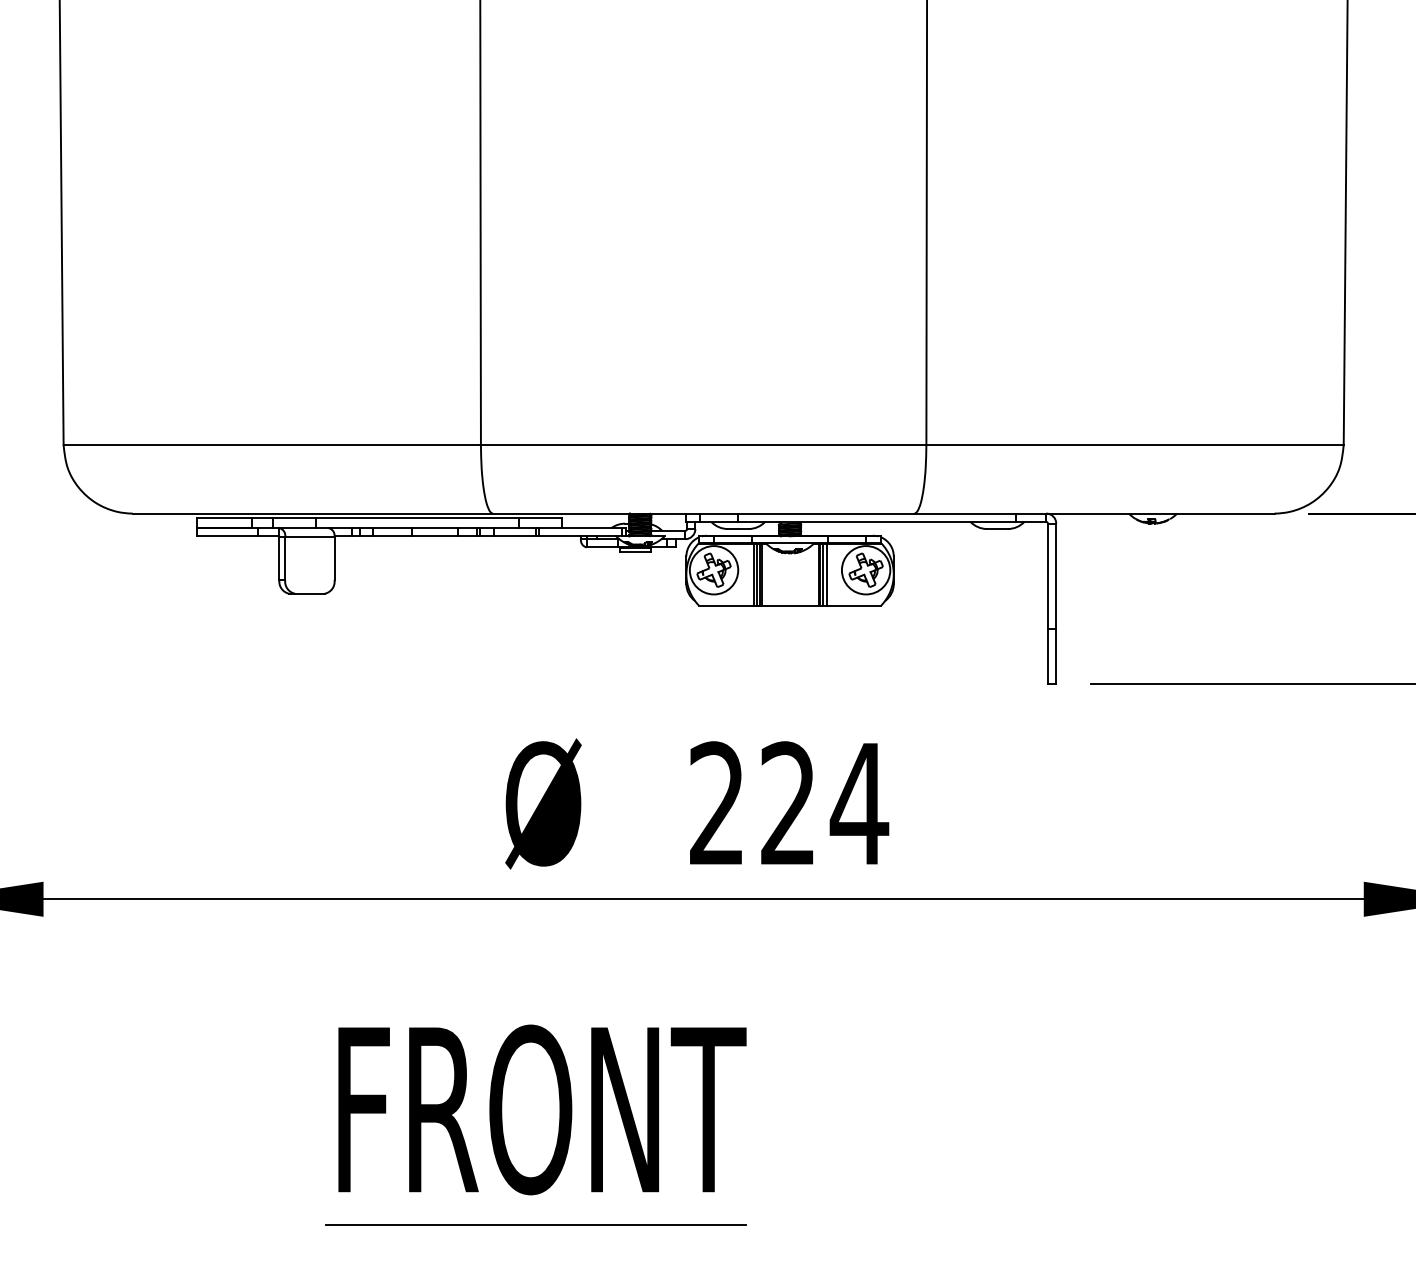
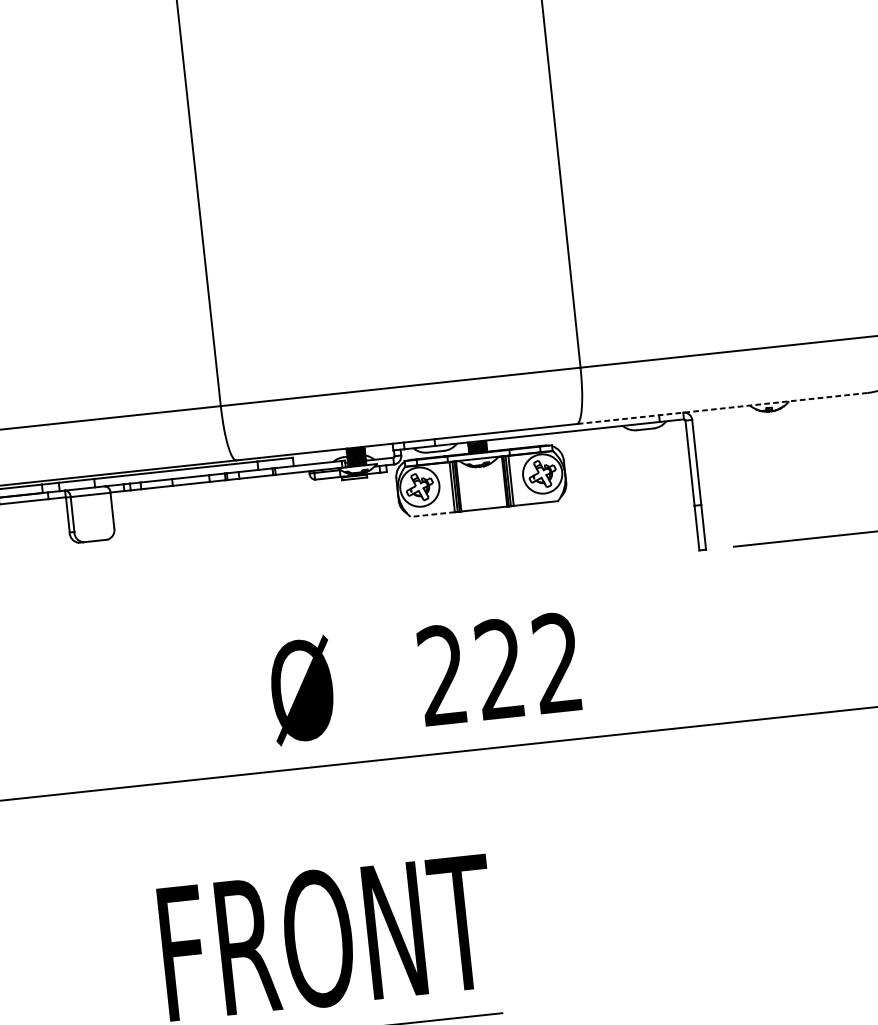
line: (1093, 513) -> (721, 408), solid -> dashed
line: (725, 605) -> (432, 514), solid -> dashed
text: (859, 802) -> (557, 662), 224 -> 222

